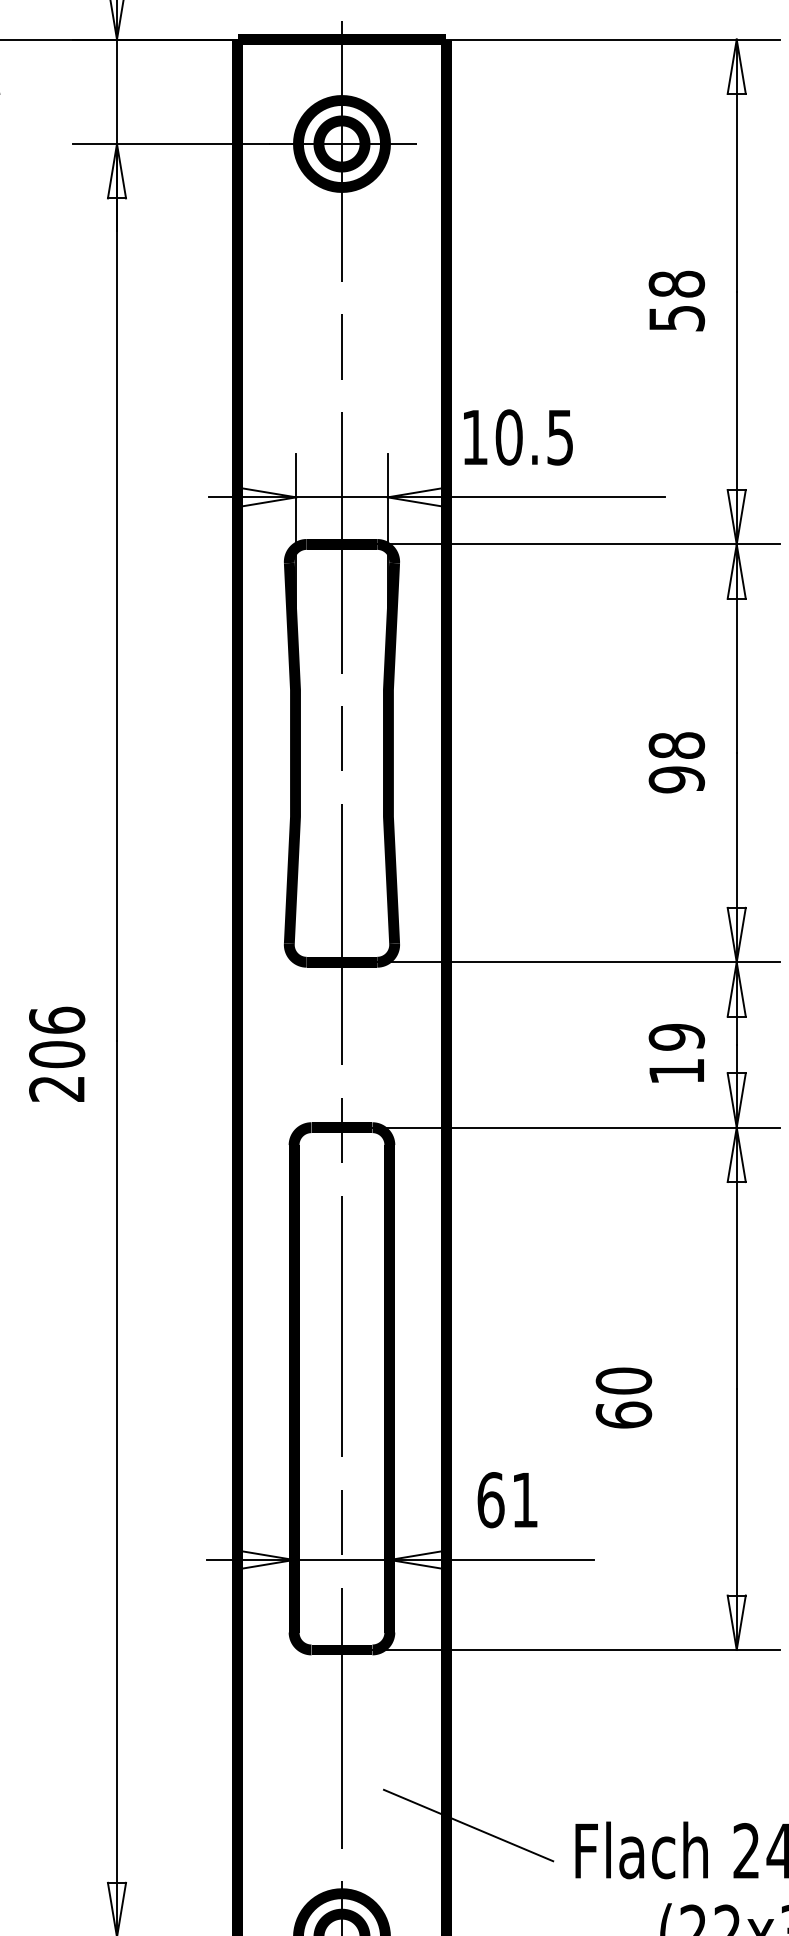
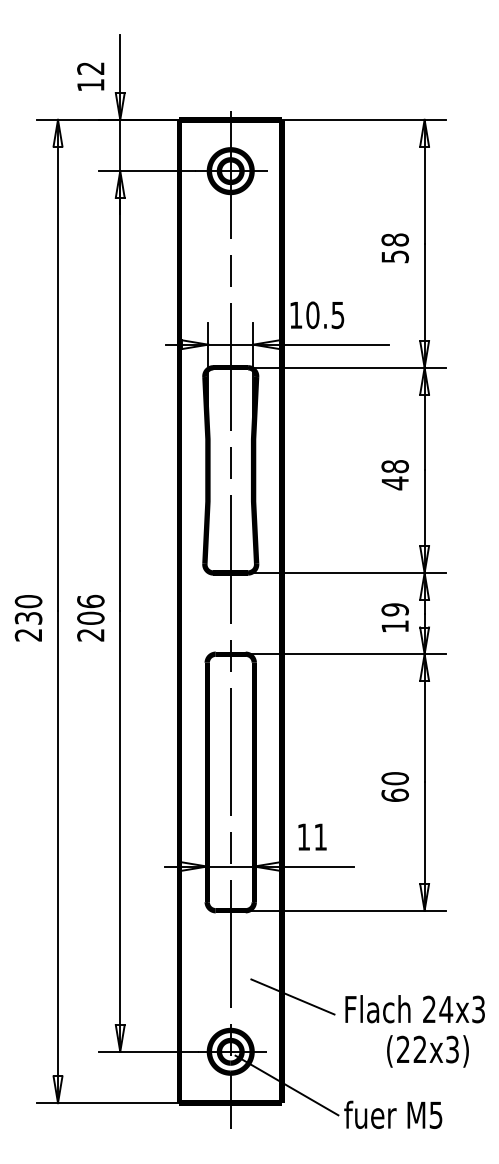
text: (675, 780) -> (394, 483), 98 -> 48
text: (622, 1396) -> (394, 786), moved
text: (490, 1498) -> (303, 836), 61 -> 11

